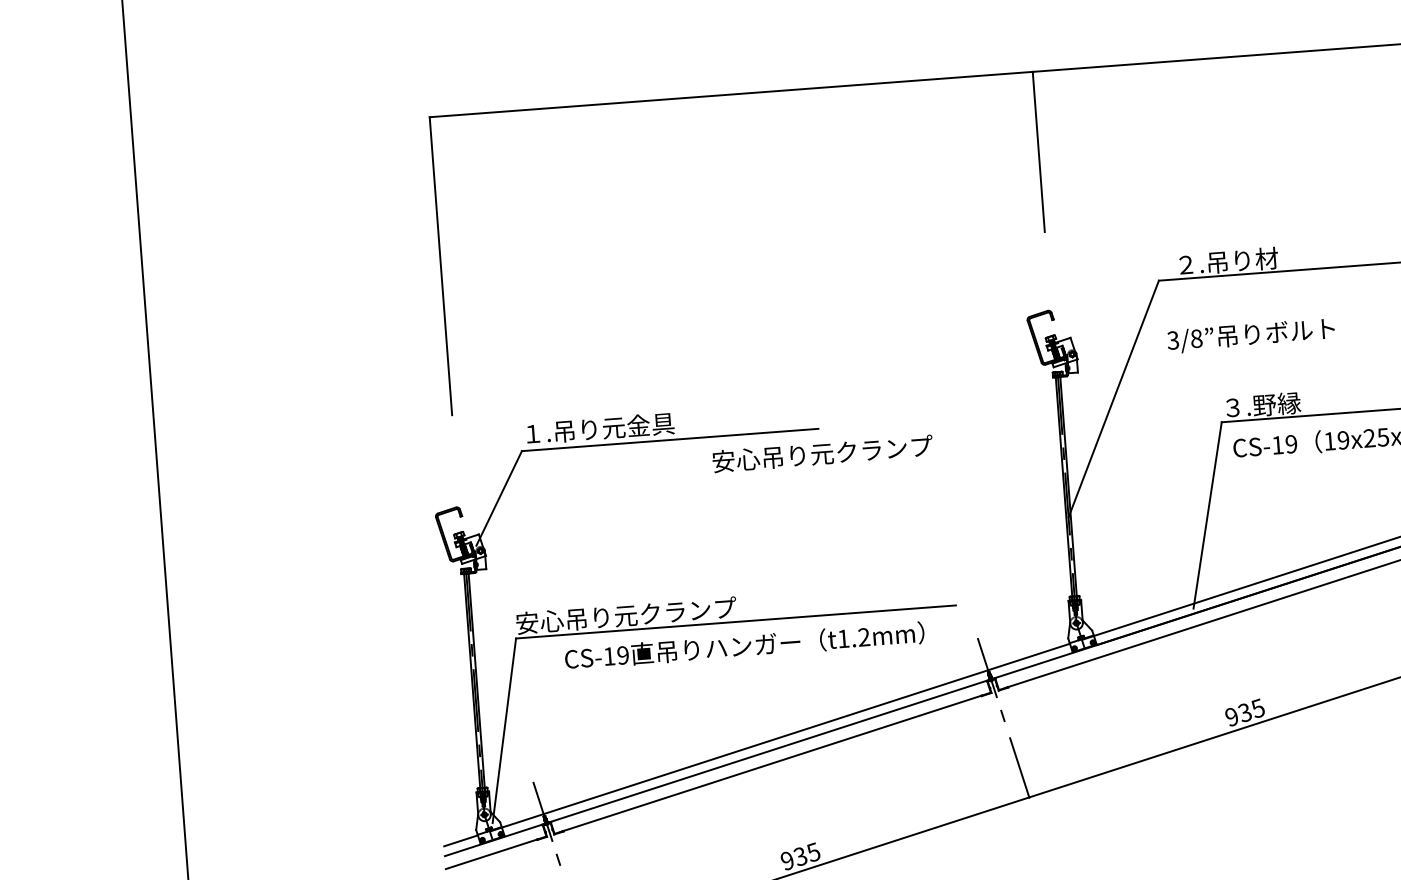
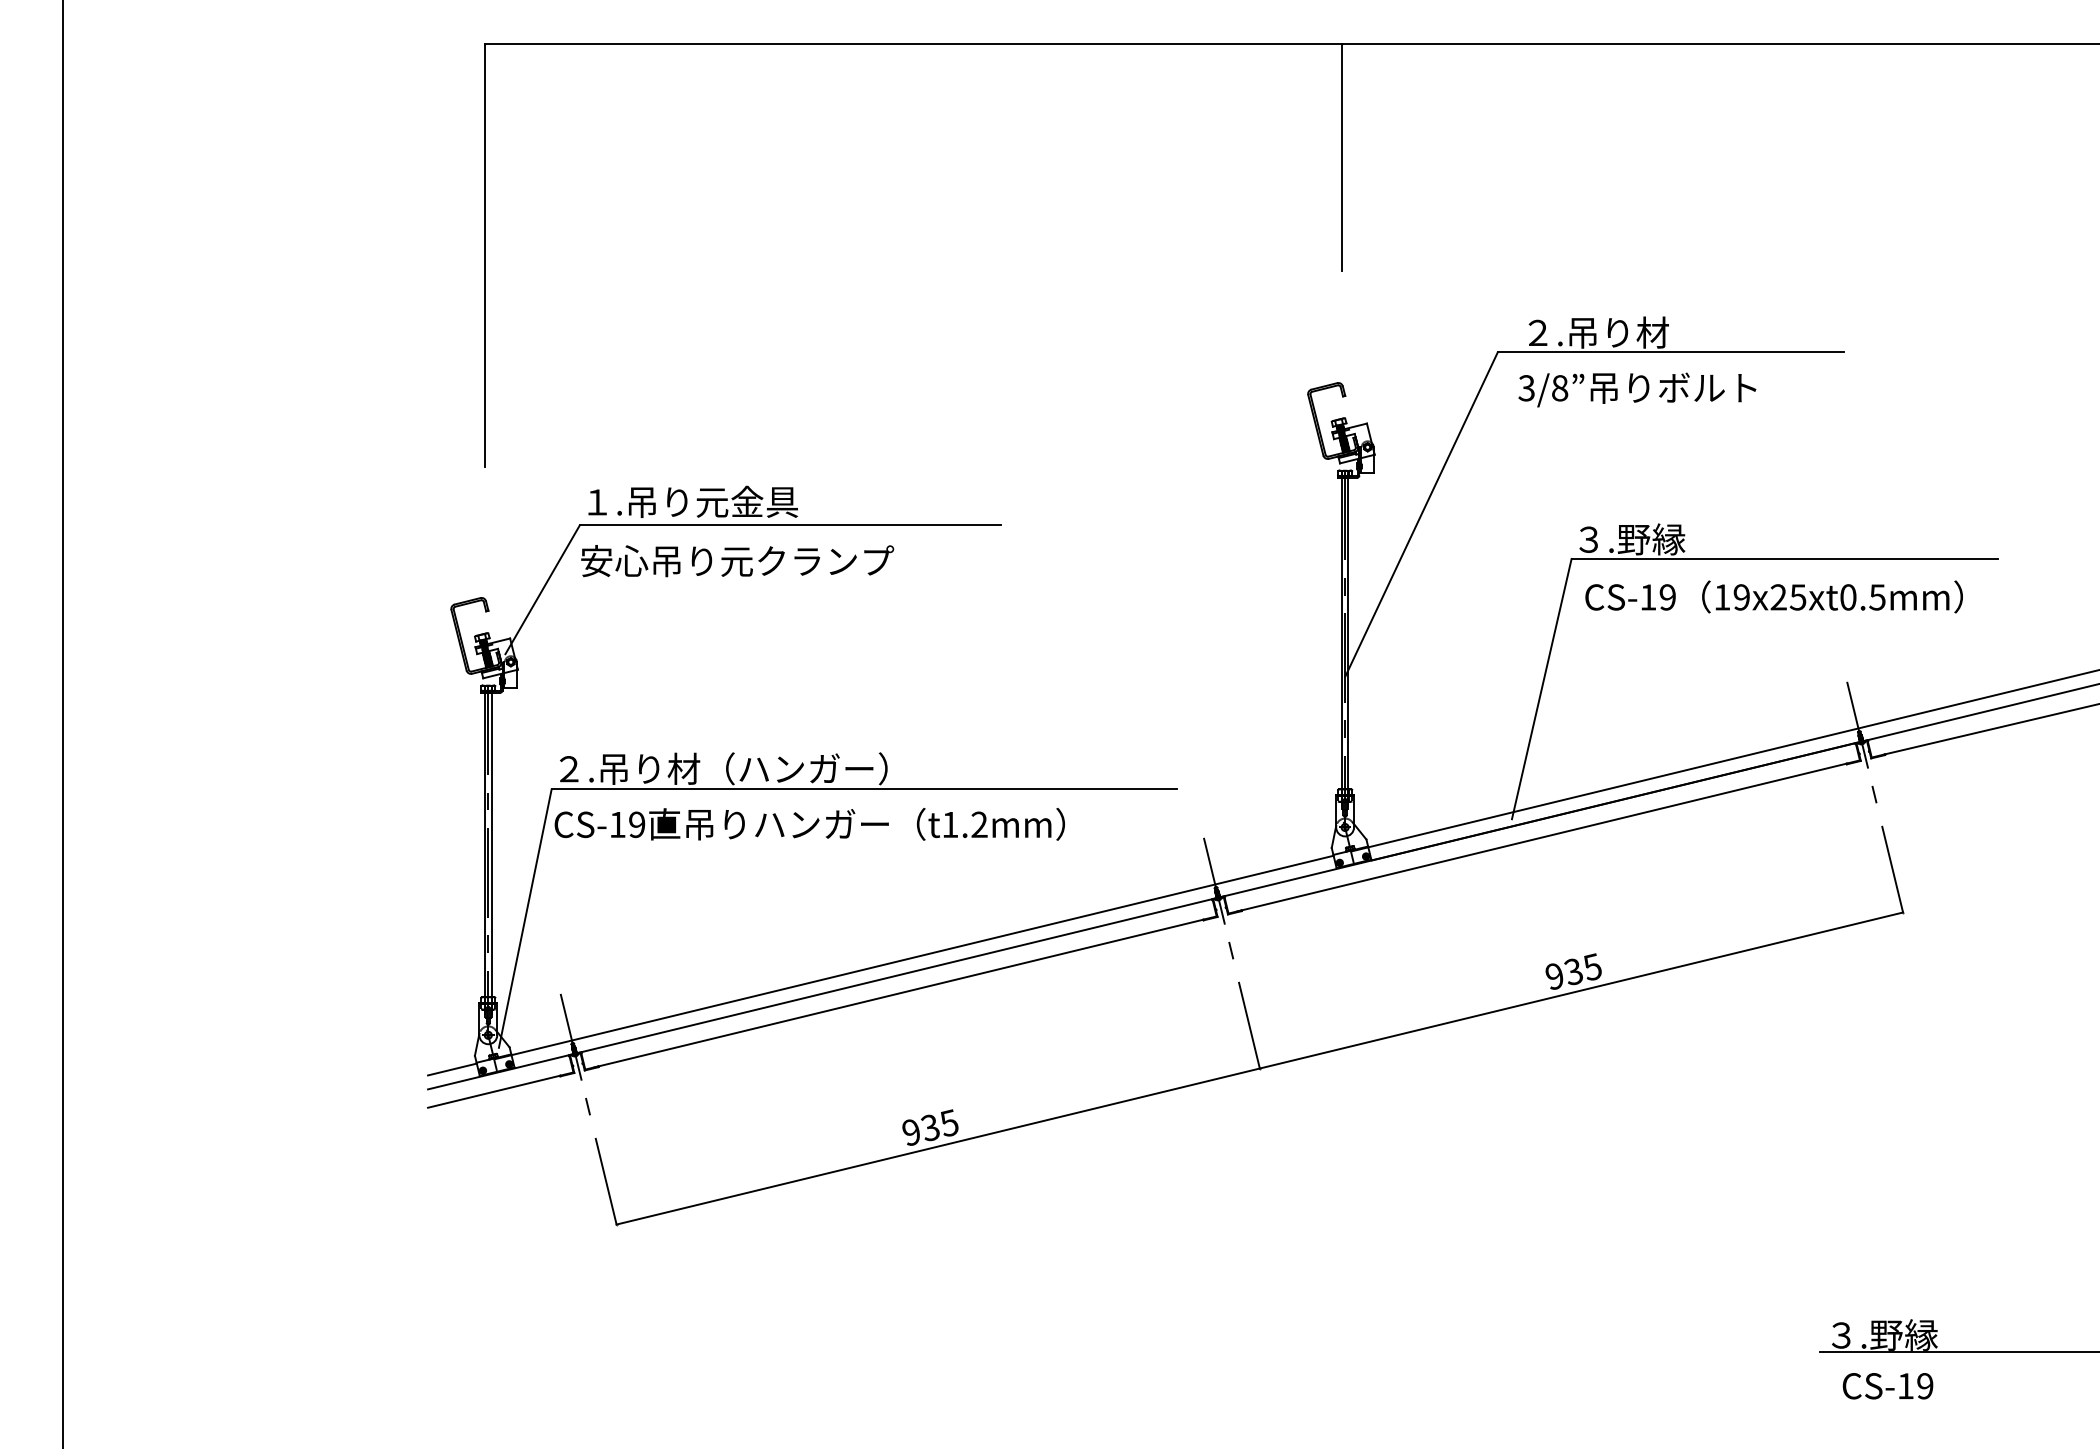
text: (1251, 335) -> (1637, 389), moved
text: (822, 454) -> (737, 561), moved
text: (633, 614) -> (720, 768), 安心吊り元クランプ -> ２.吊り材（ハンガー）
text: (744, 646) -> (809, 824), moved

